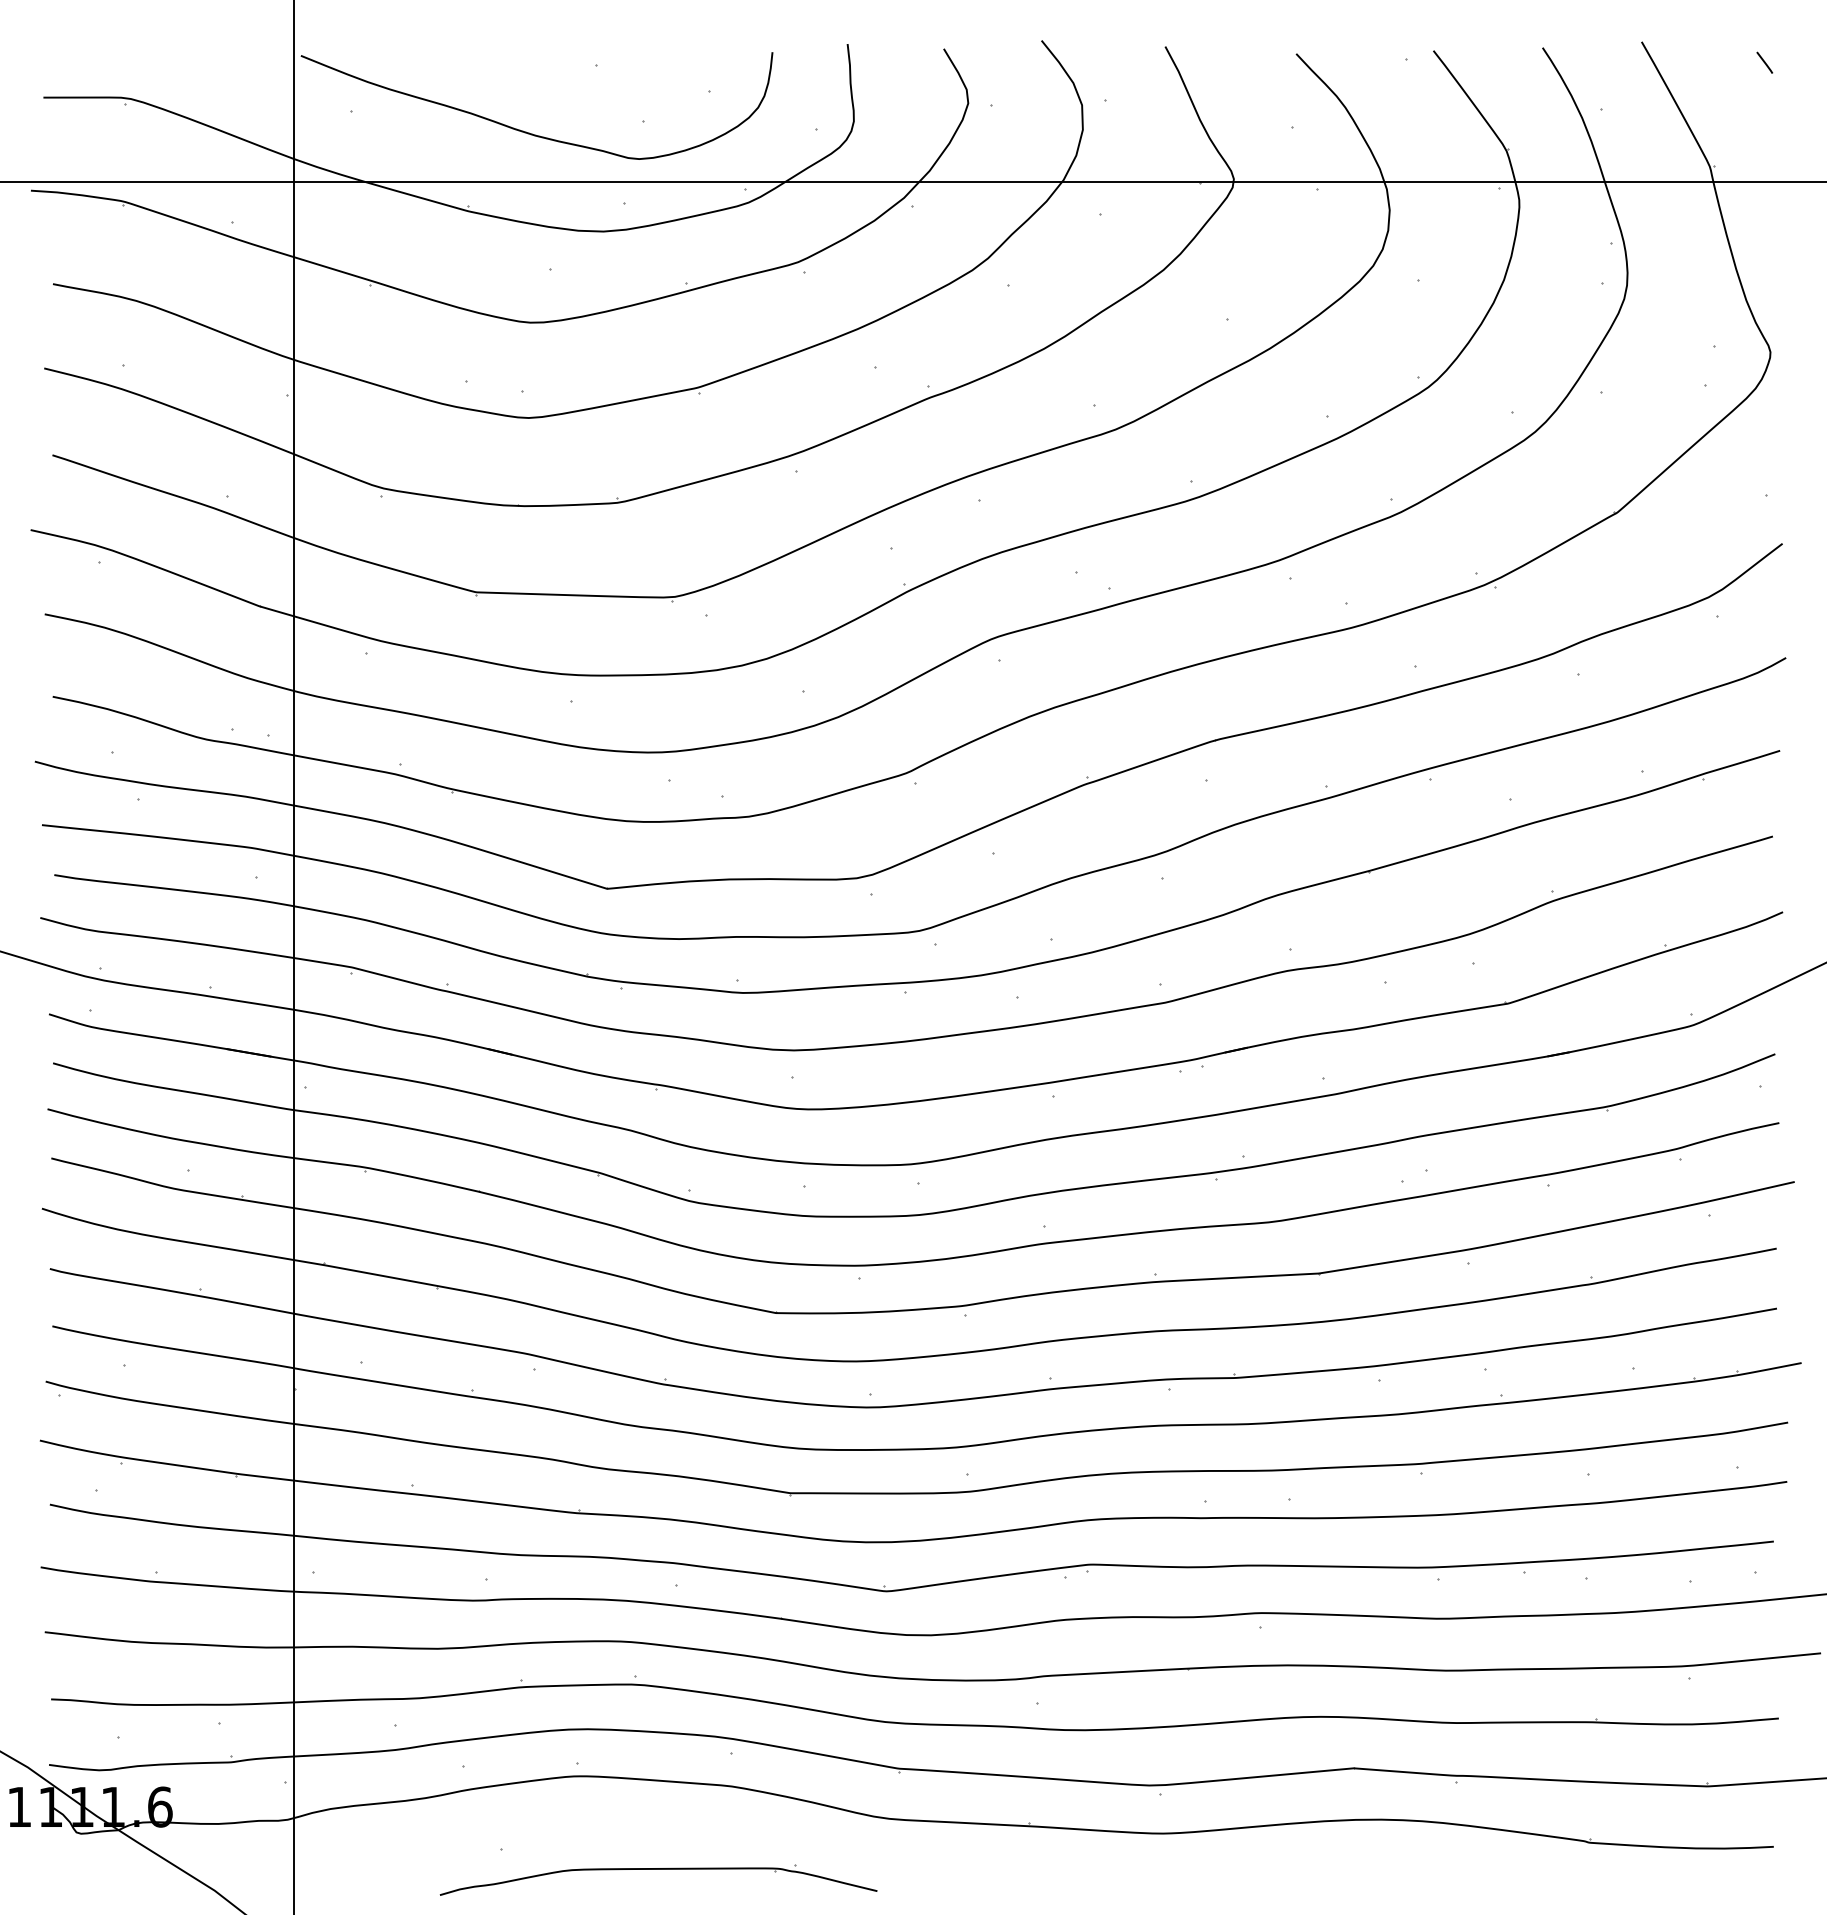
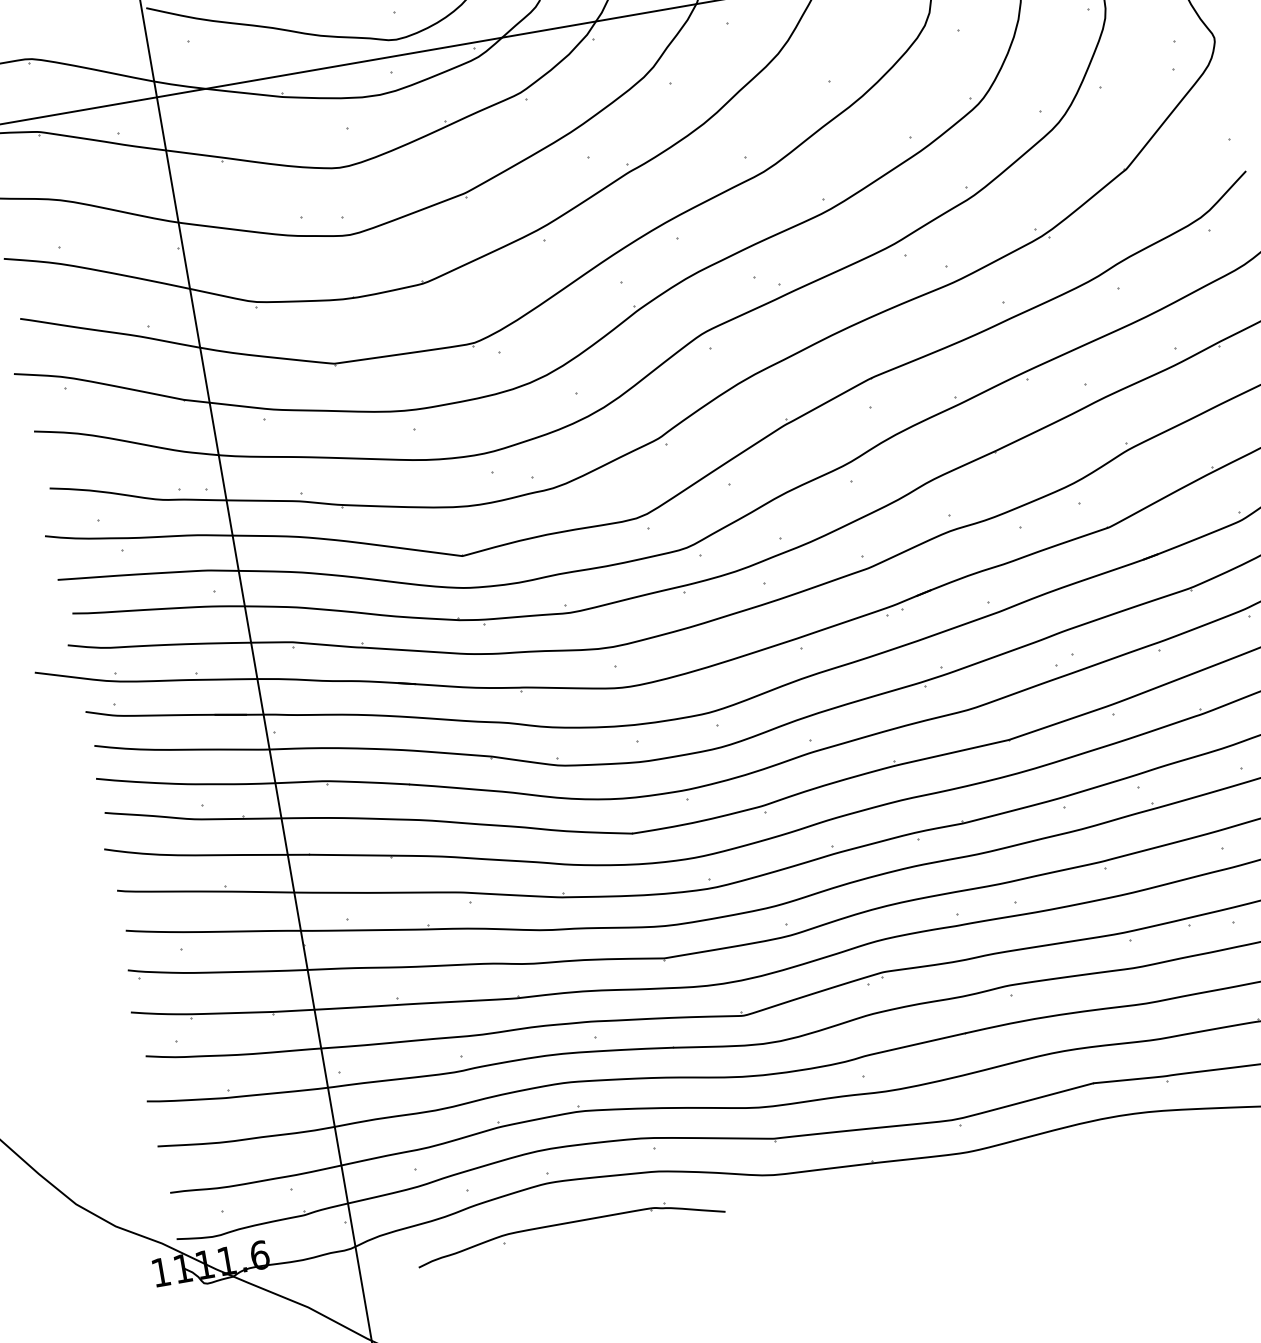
part: (658, 1869) -> (569, 1223), moved

